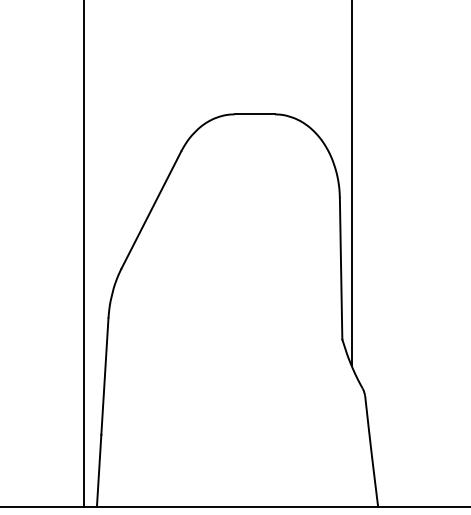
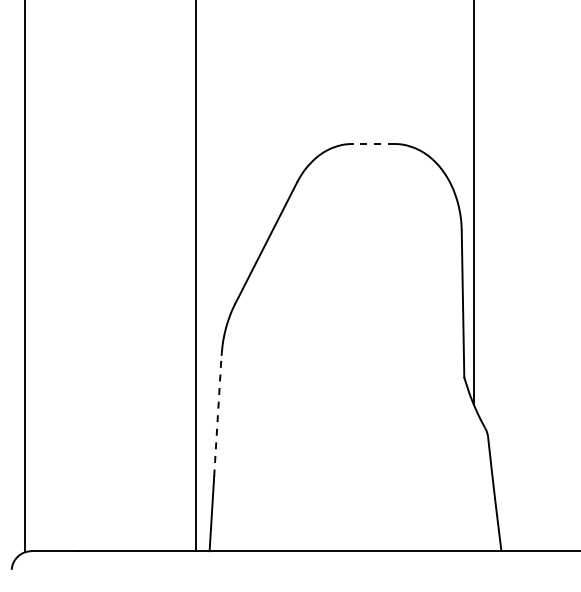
line: (253, 113) -> (372, 143), solid -> dashed
line: (104, 376) -> (217, 415), solid -> dashed

